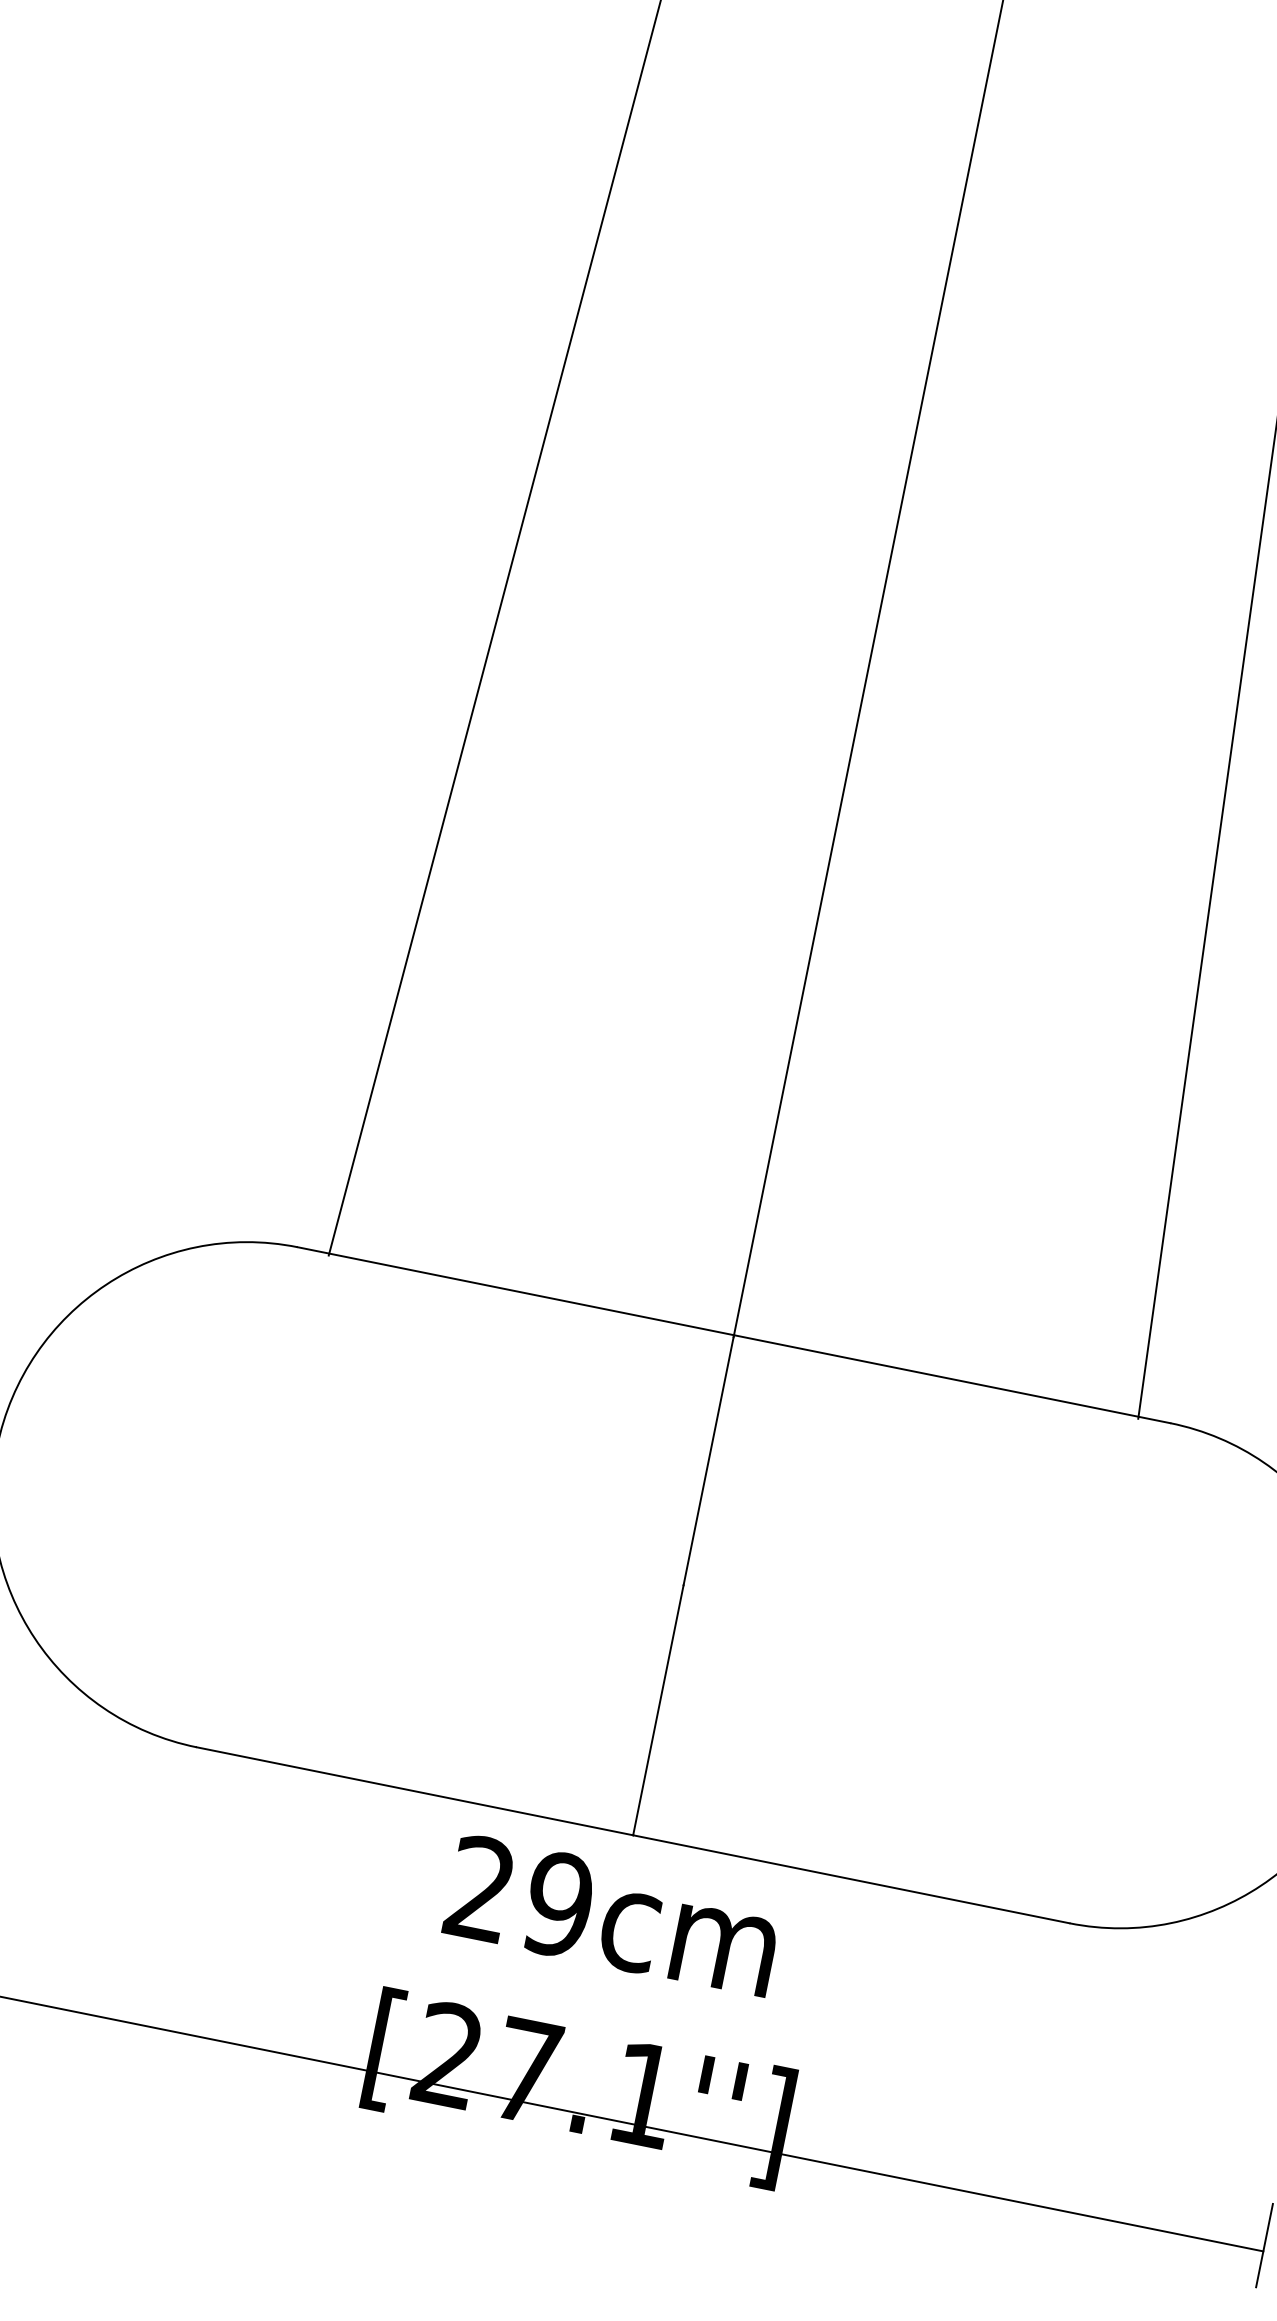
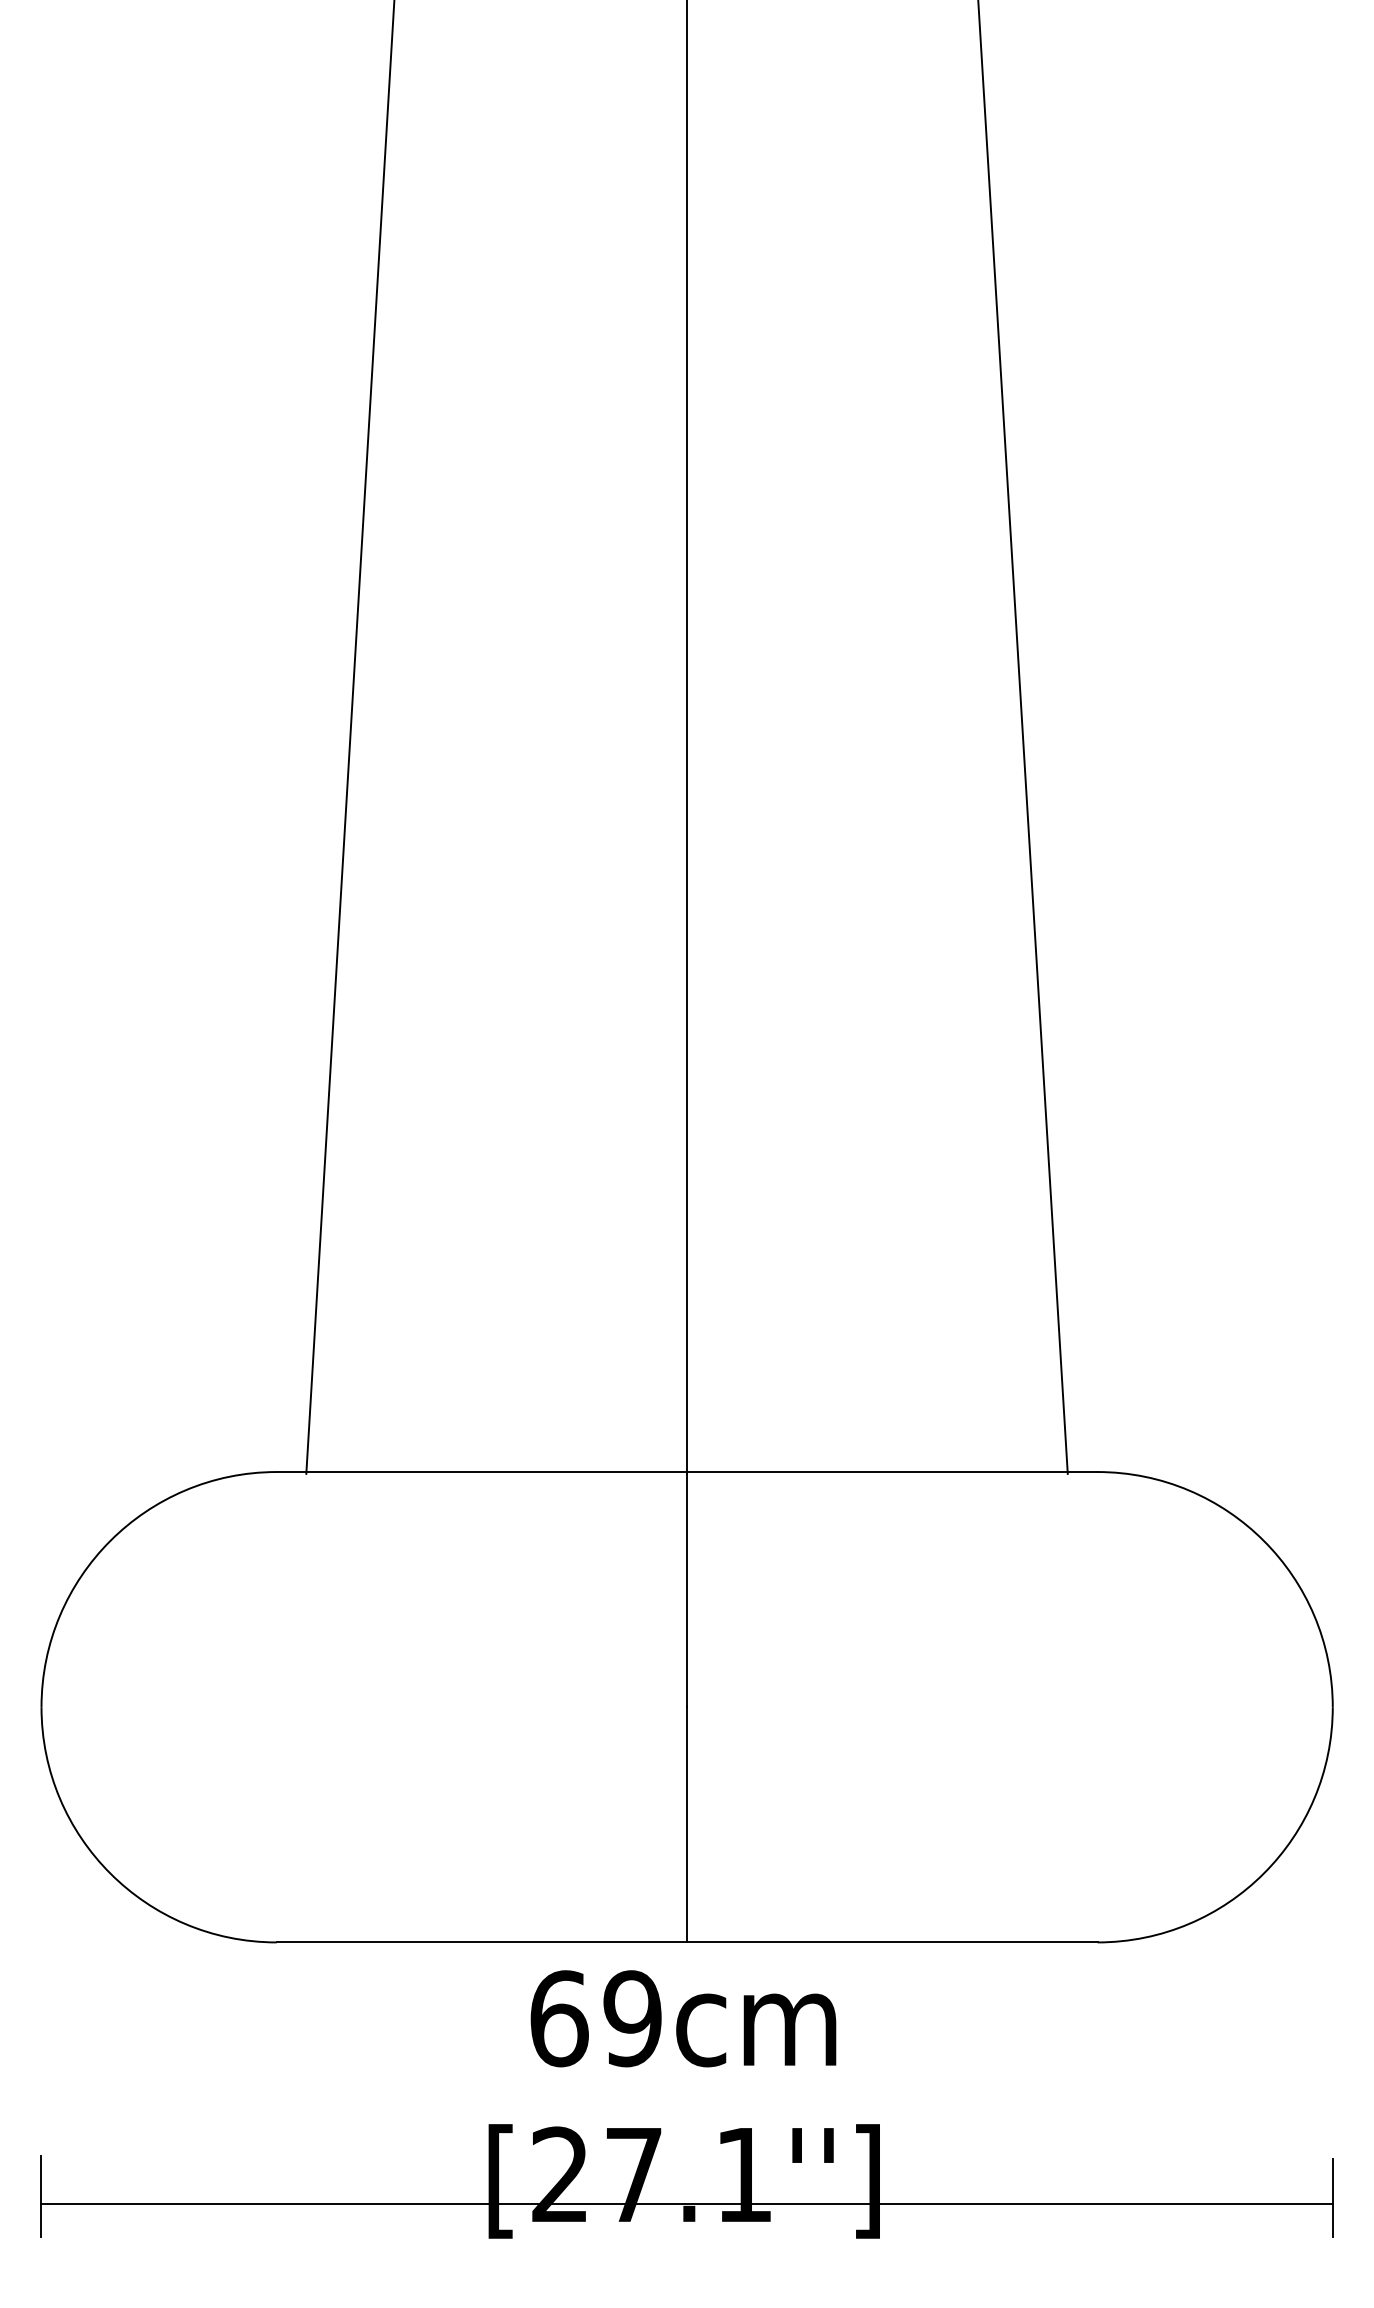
text: (481, 1888) -> (559, 2018), 29cm -> 69cm

